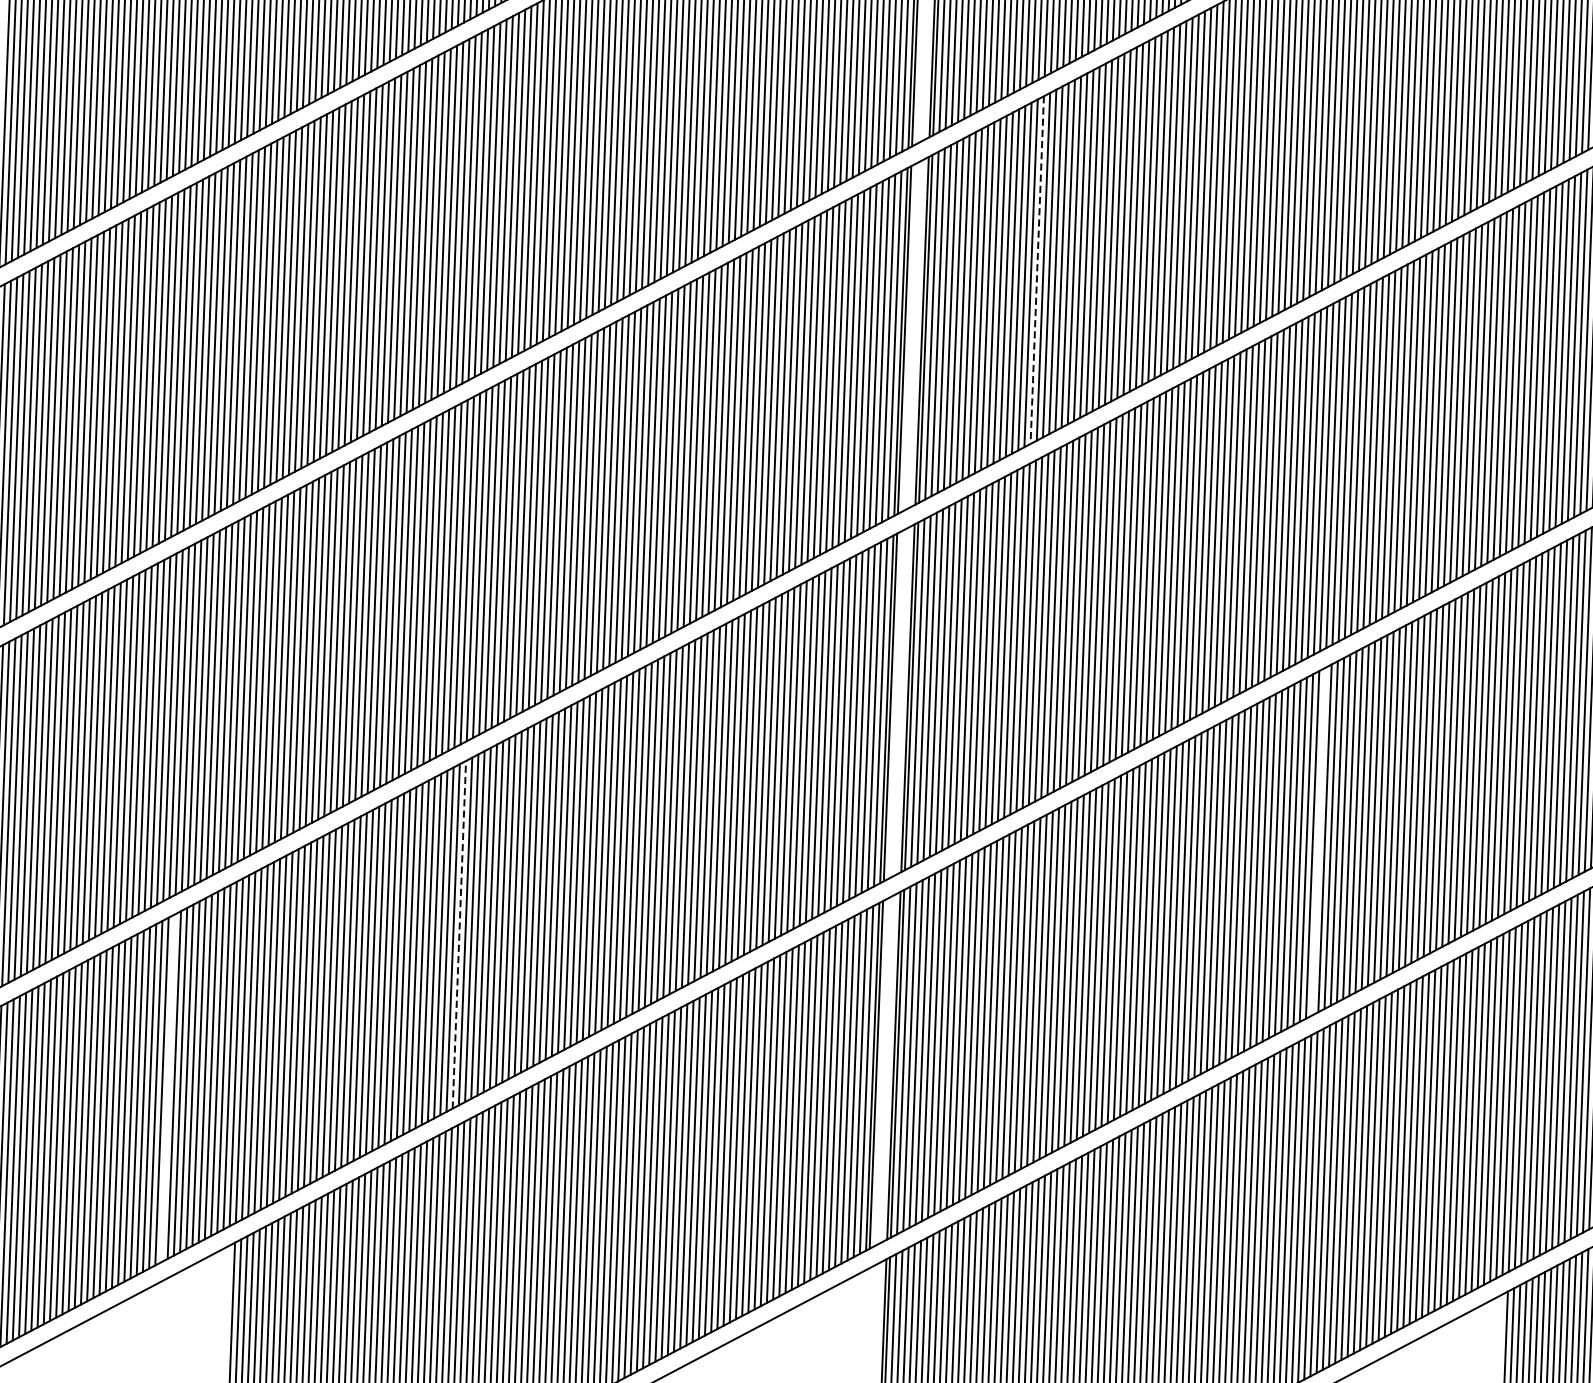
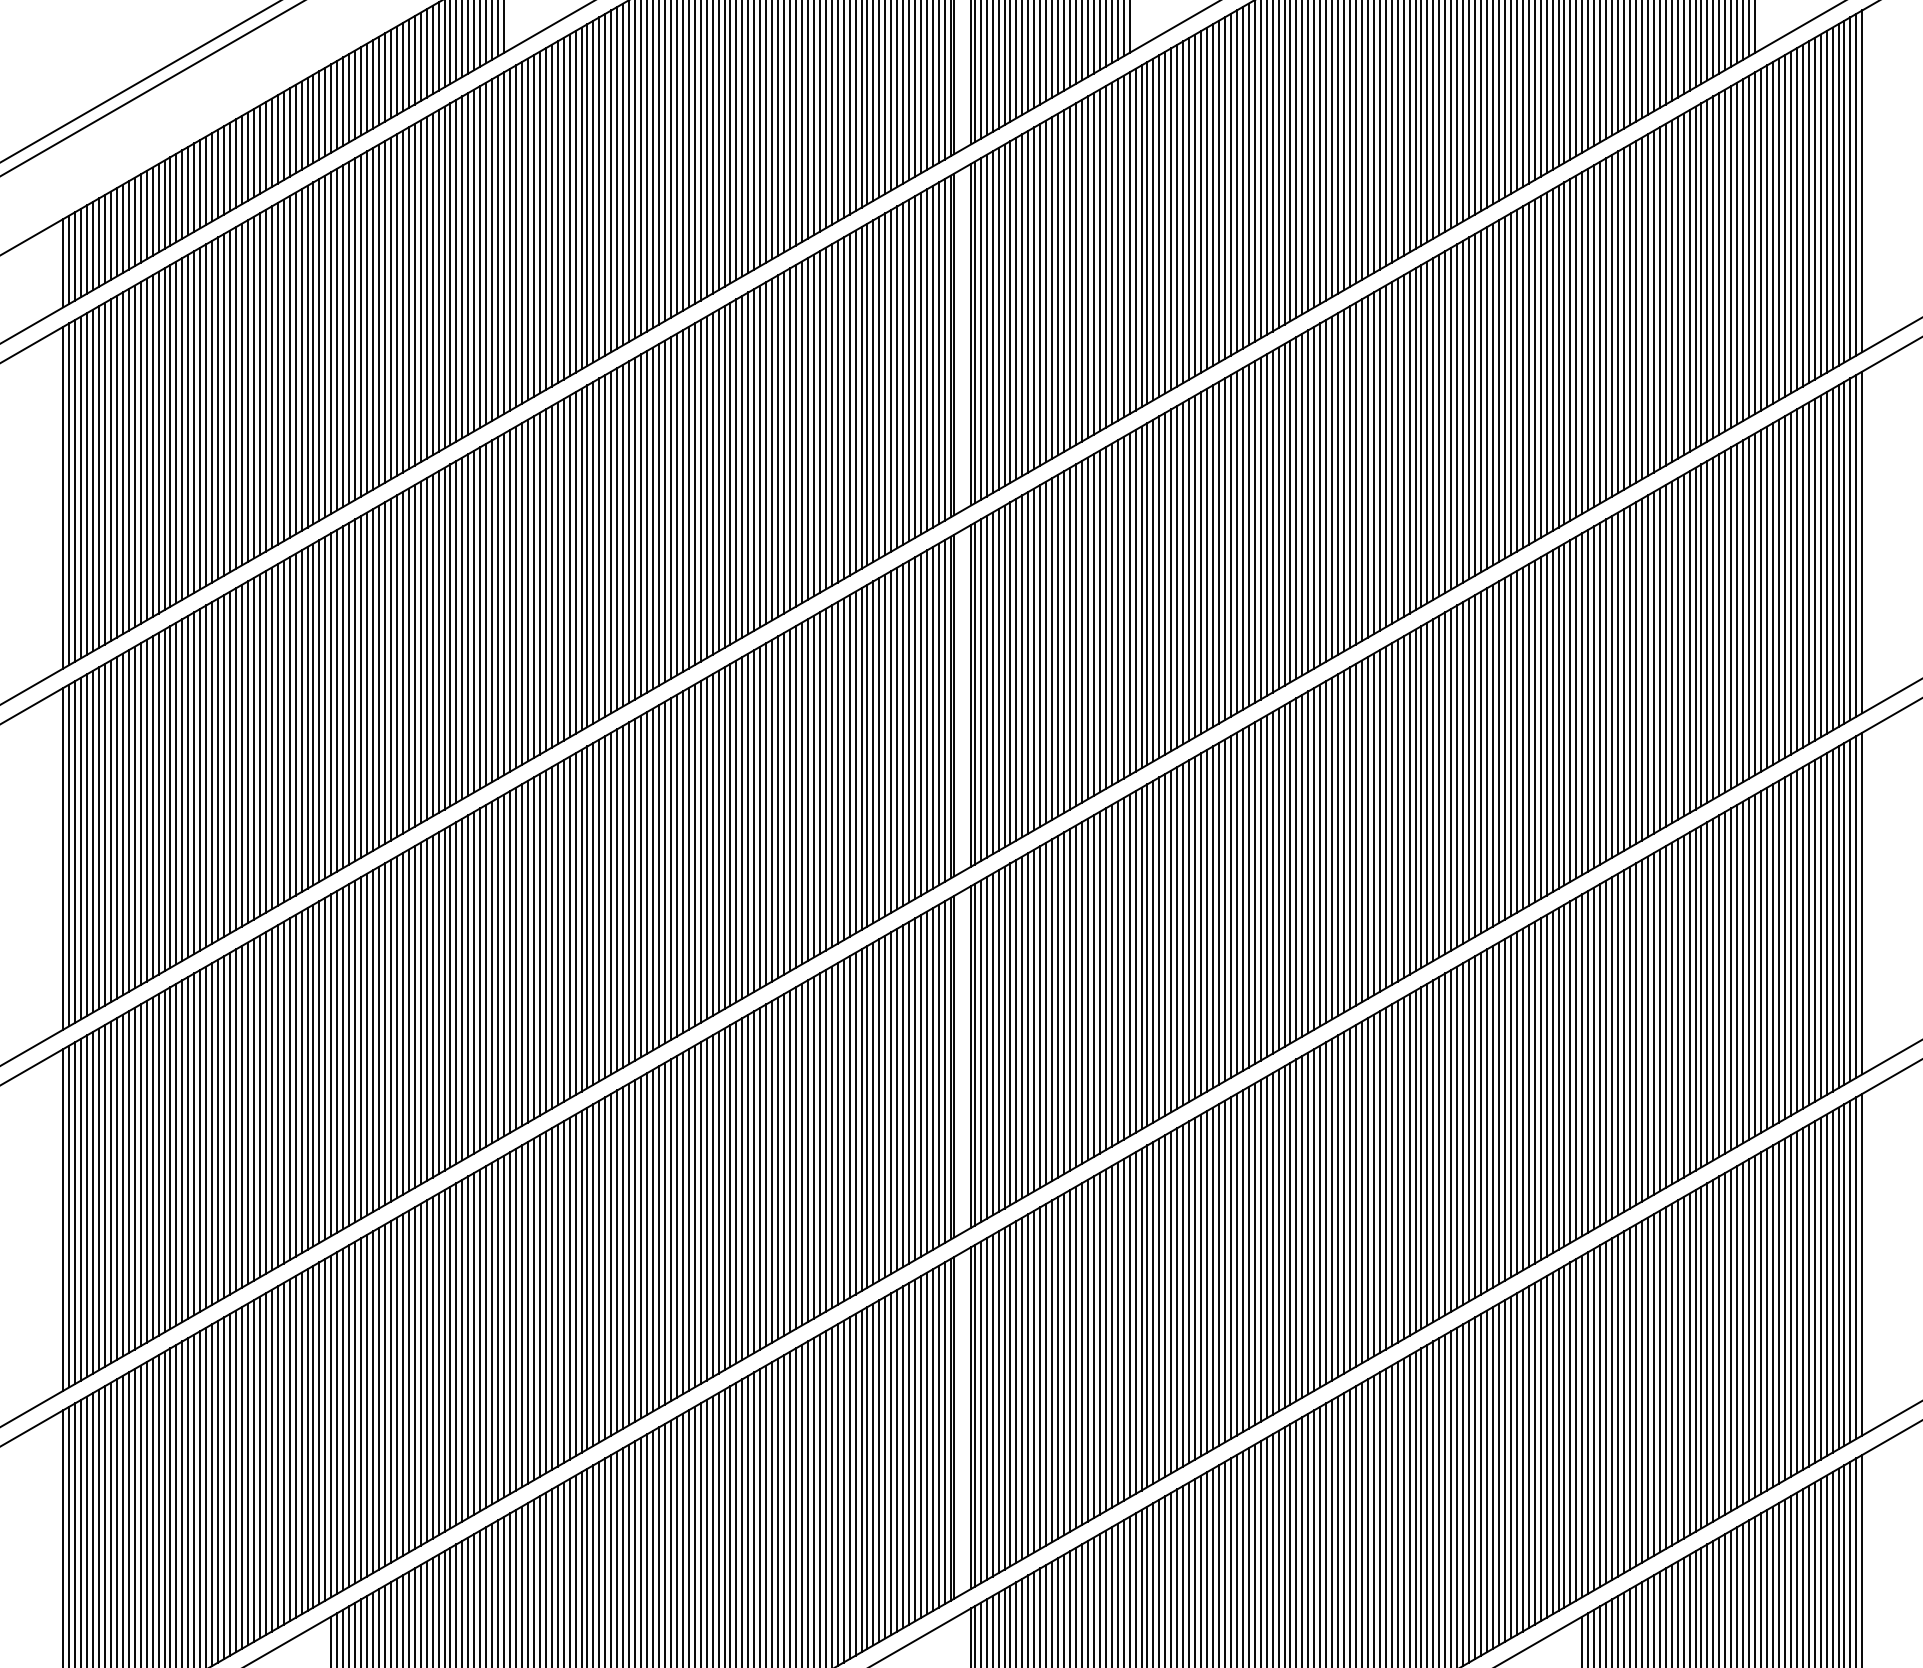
line: (1036, 269) -> (1081, 631), dashed -> solid
line: (1318, 840) -> (1379, 1181), added
line: (459, 934) -> (539, 1305), dashed -> solid
line: (167, 1088) -> (259, 1467), added

